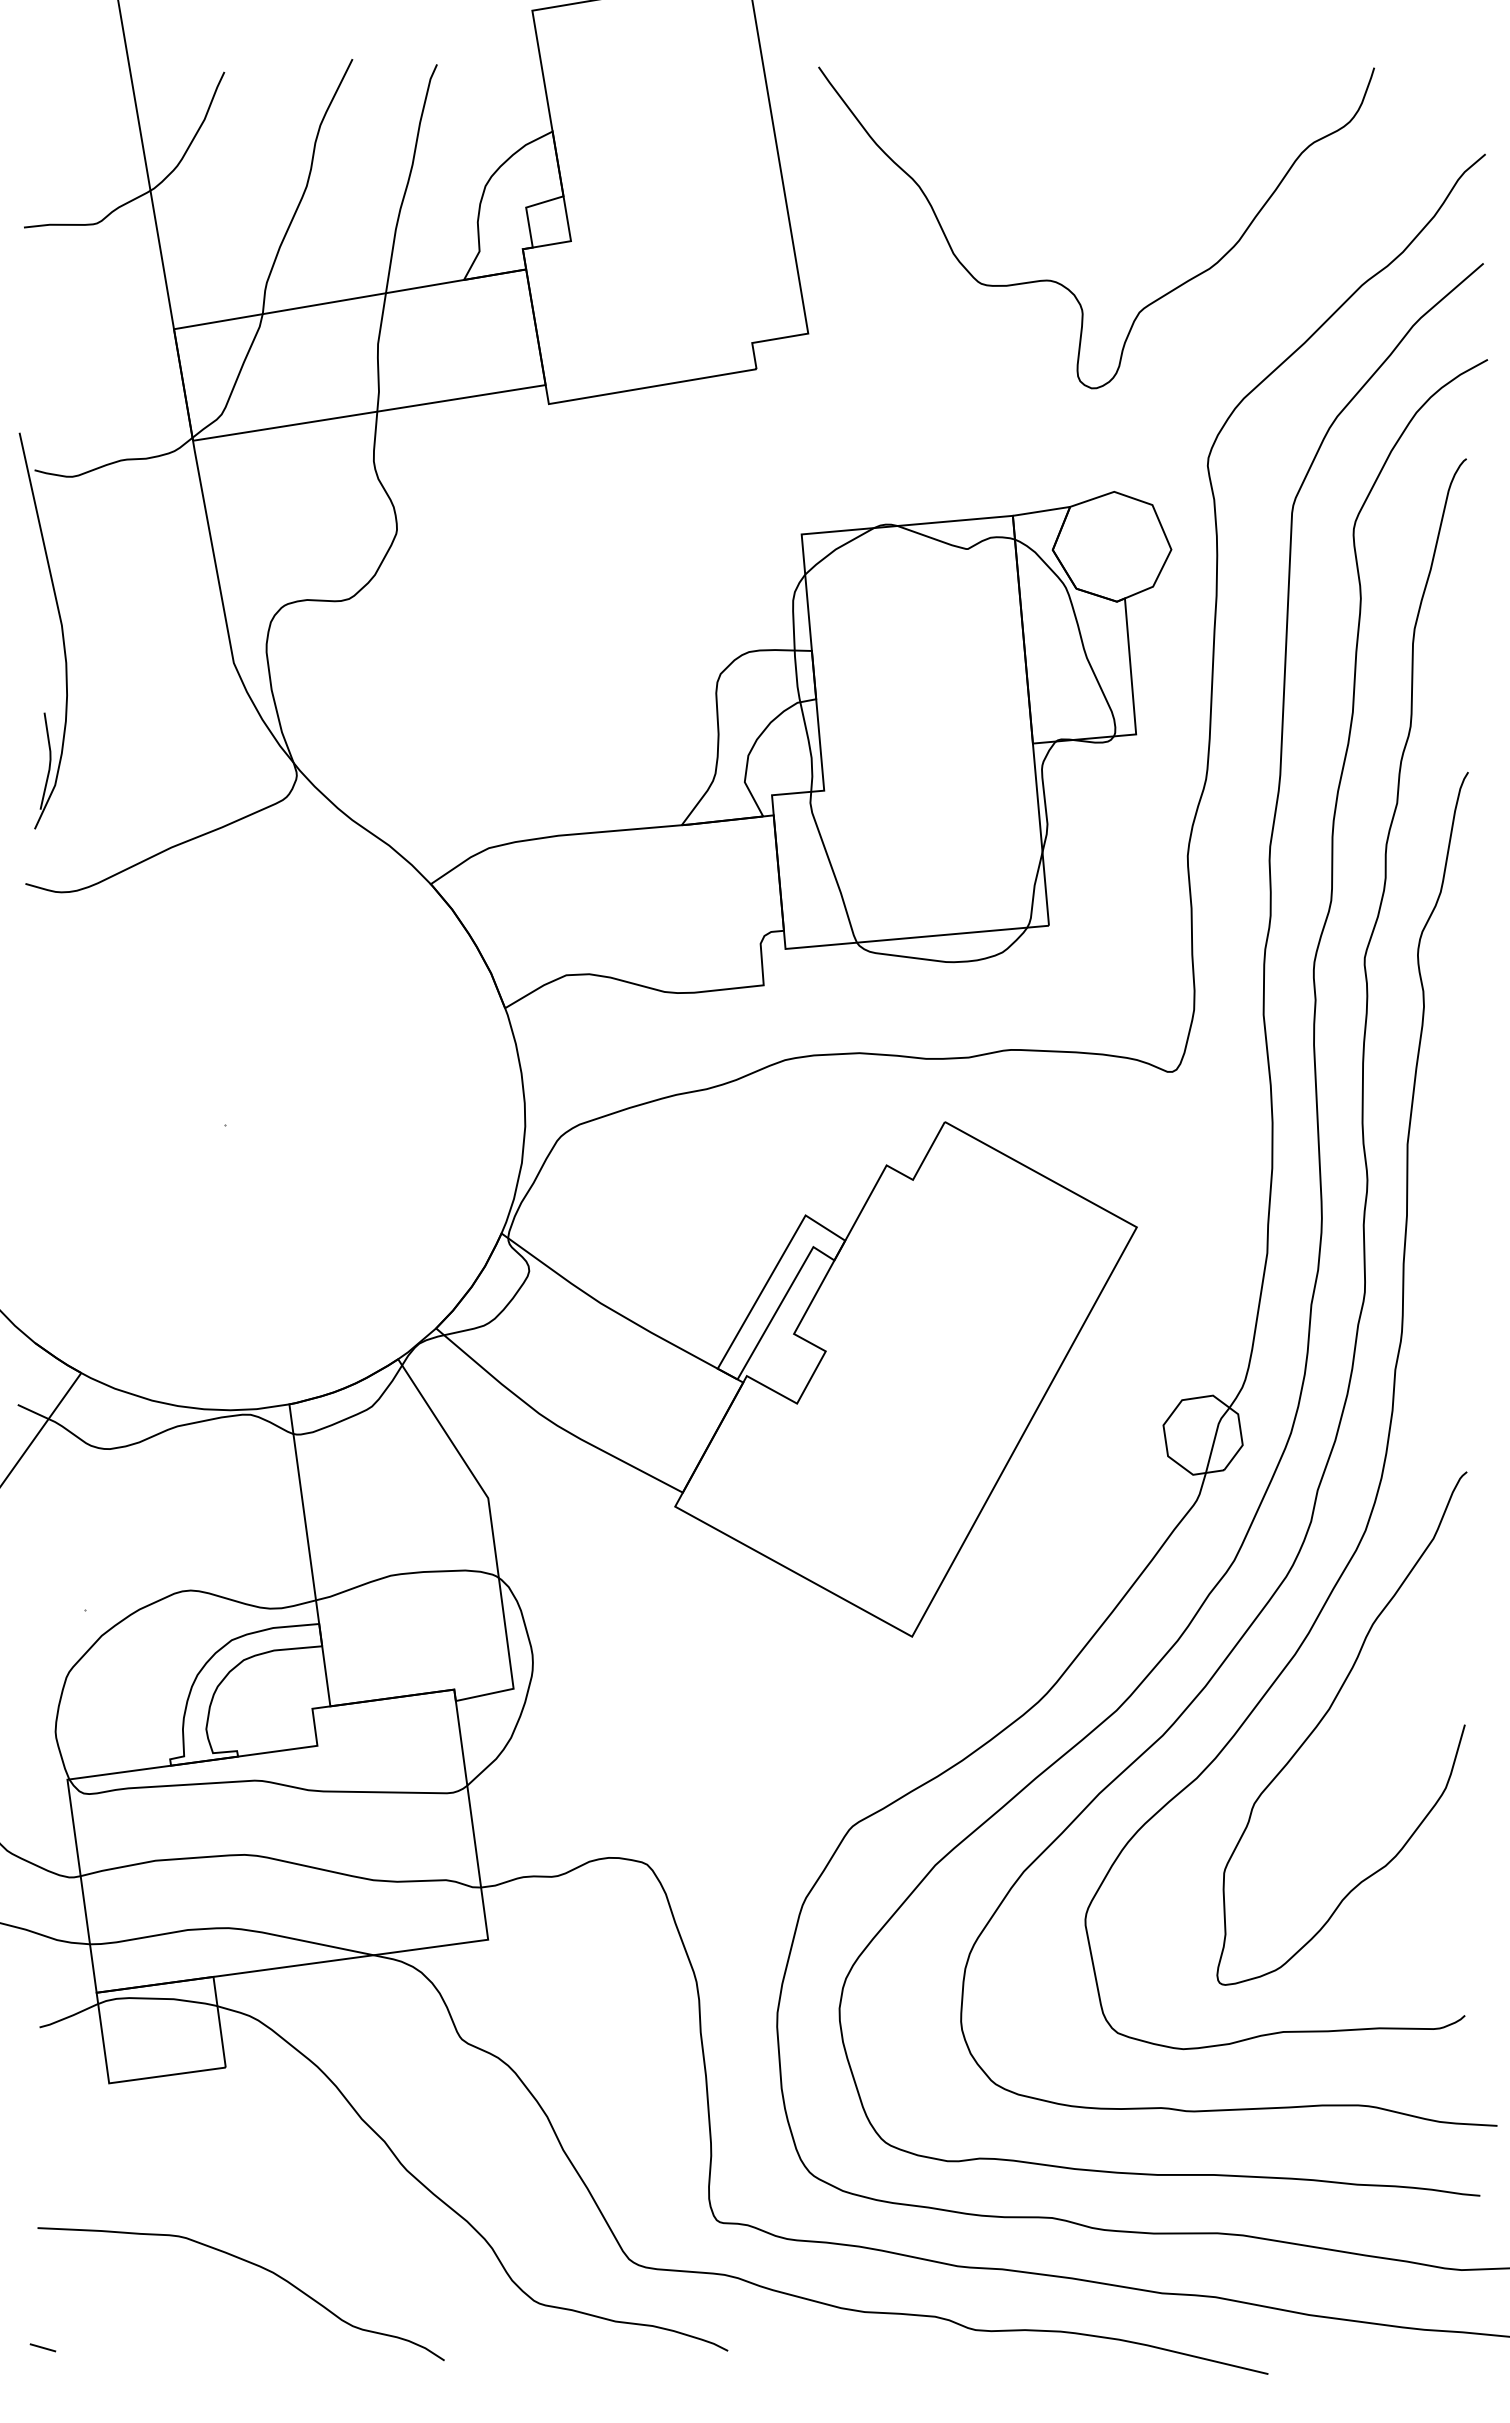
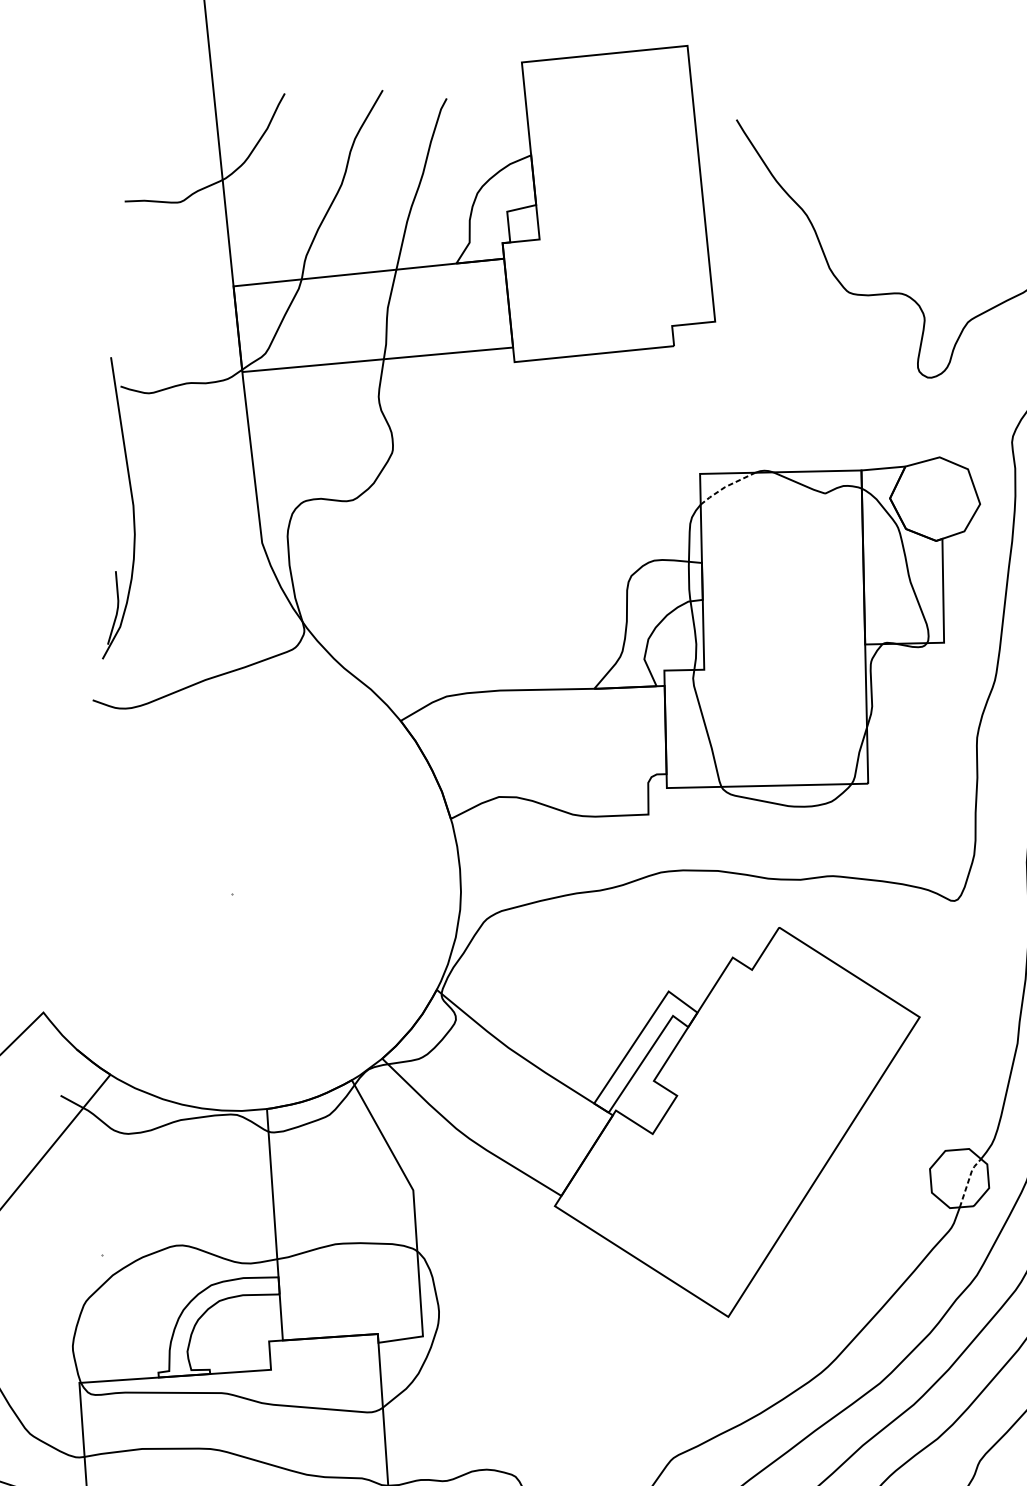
line: (836, 548) -> (725, 486), solid -> dashed
line: (1215, 1437) -> (968, 1180), solid -> dashed

